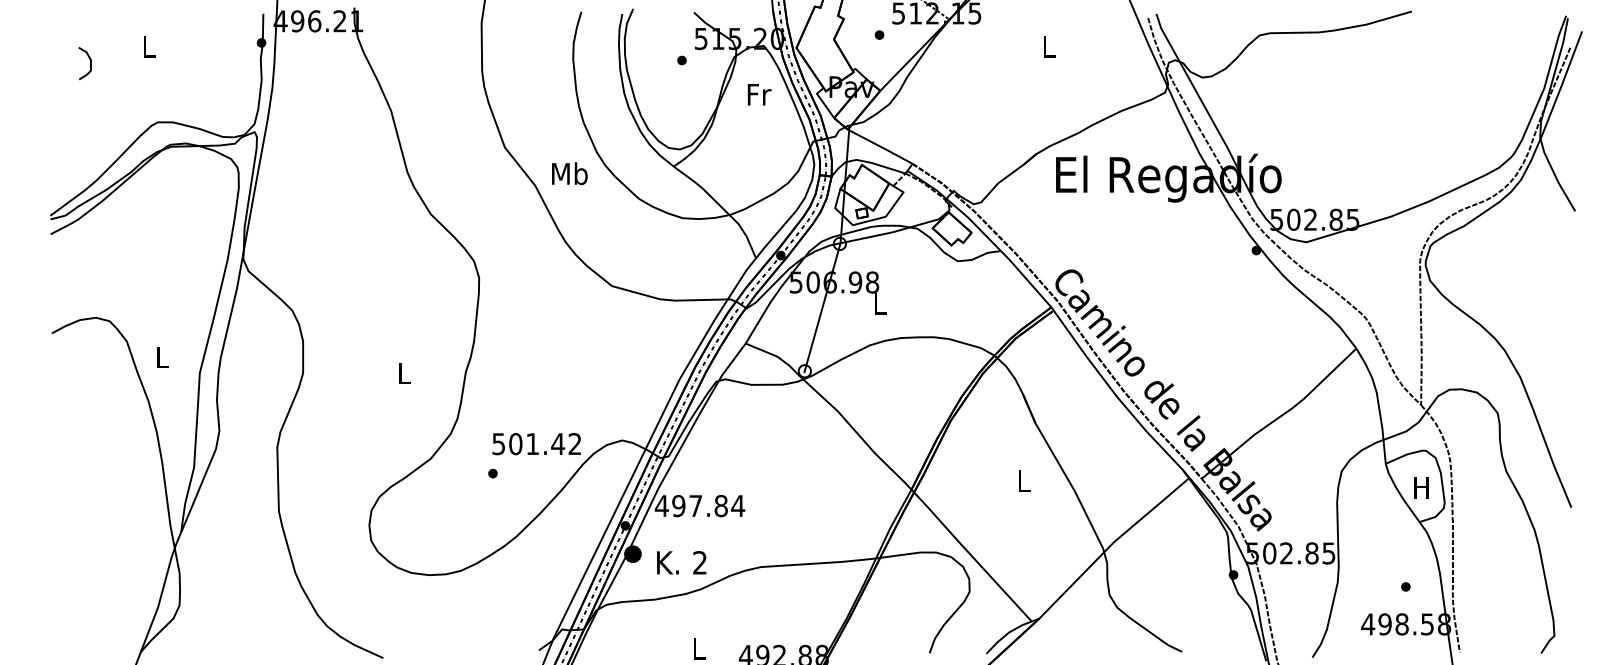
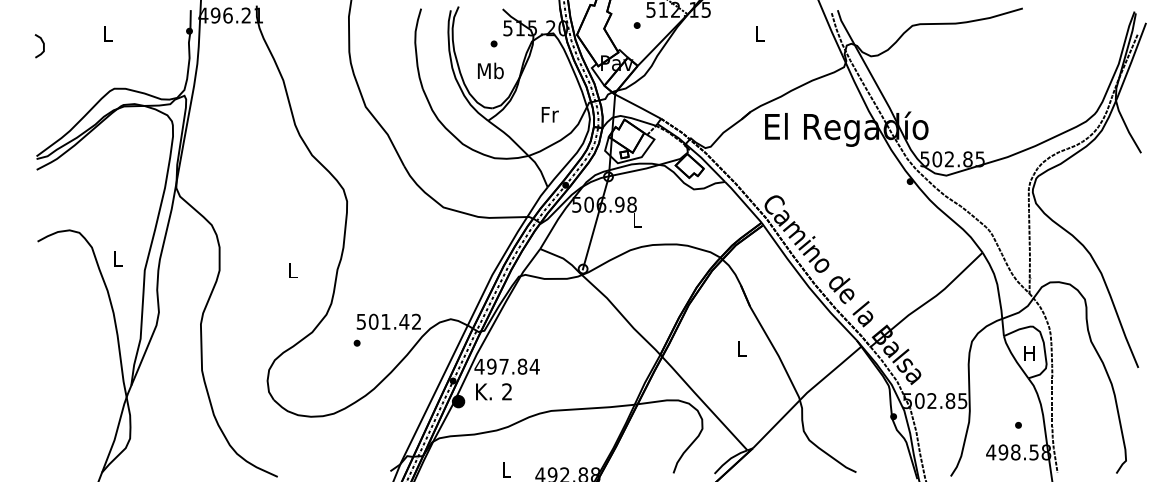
curve: (90, 64) -> (43, 46), moved
text: (758, 94) -> (549, 114), moved
text: (569, 173) -> (490, 70), moved
text: (681, 562) -> (493, 391), moved

